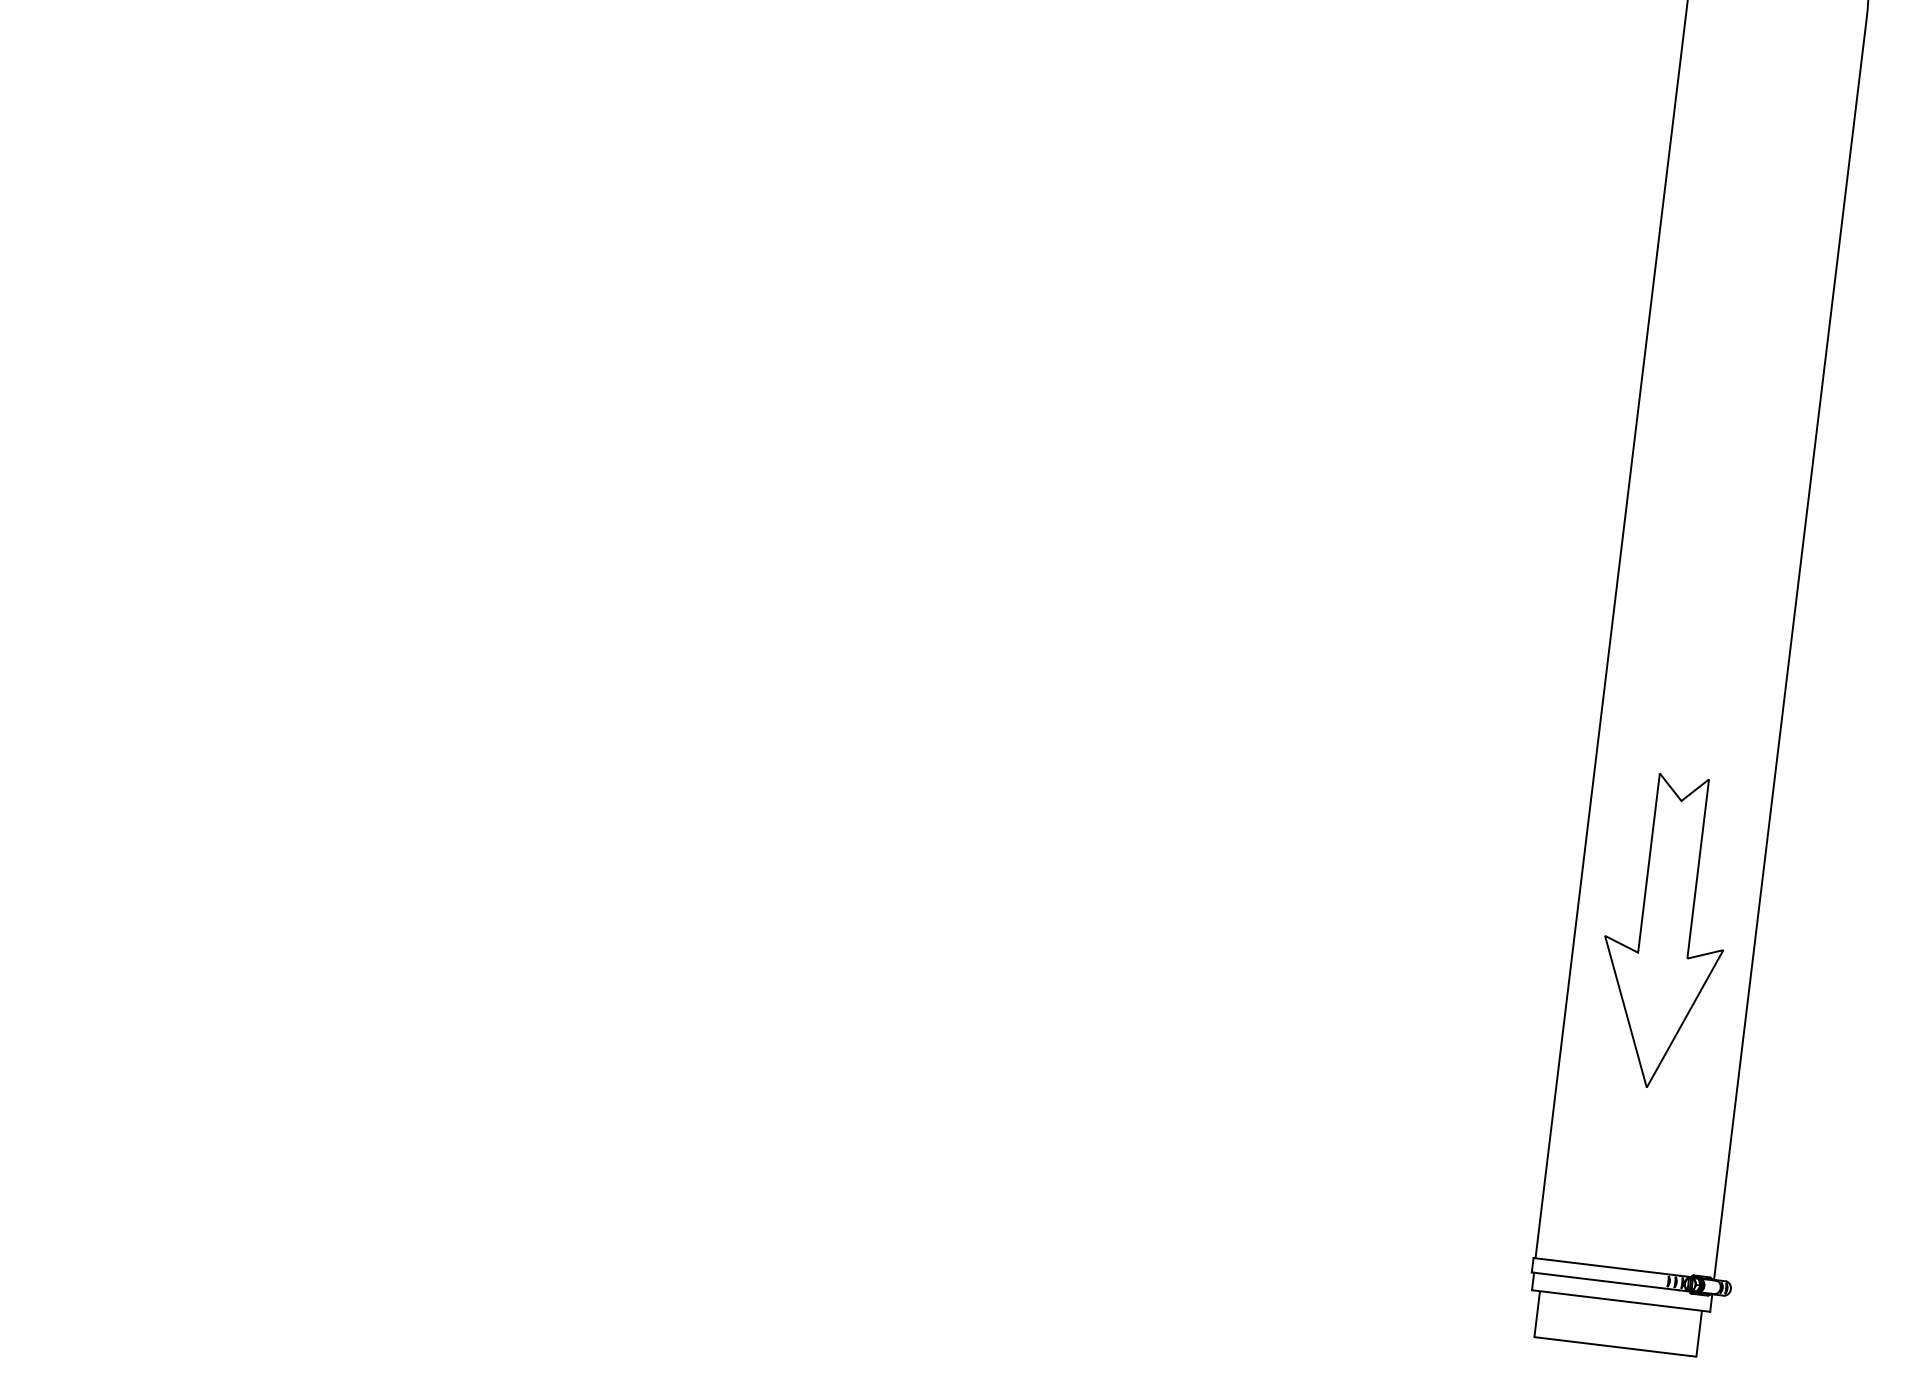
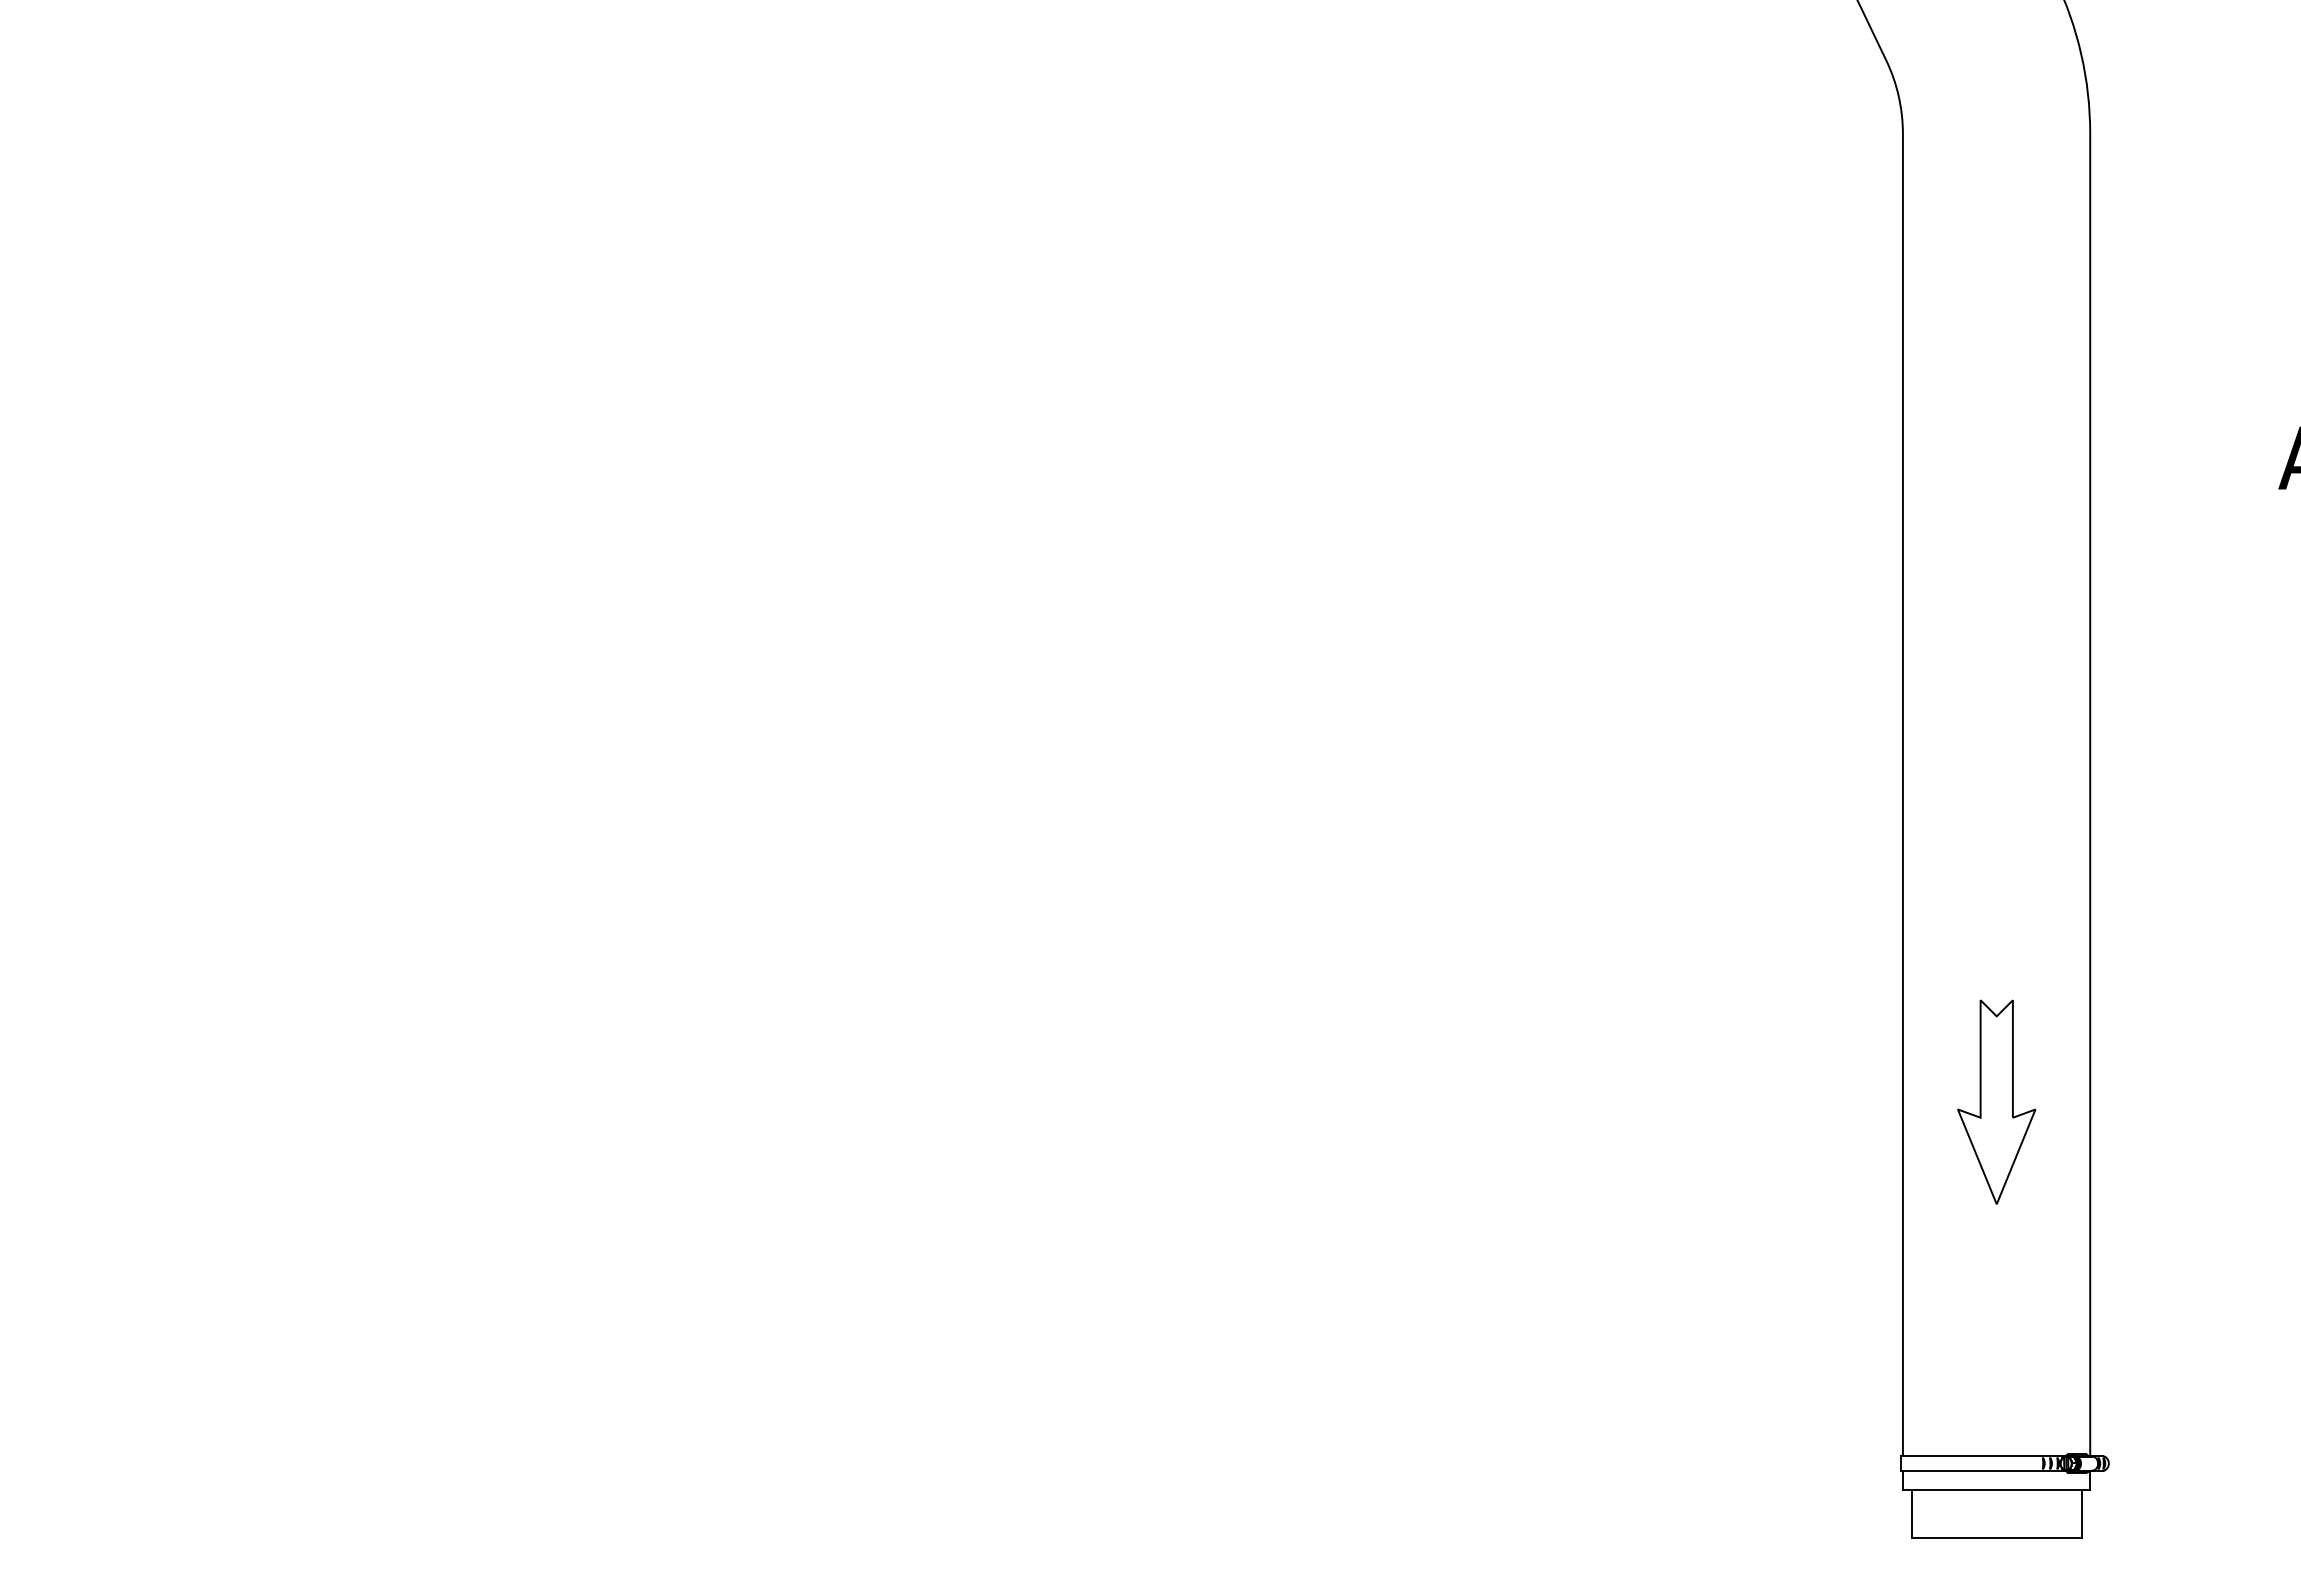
part: (1665, 931) -> (1996, 1101), size x0.62

